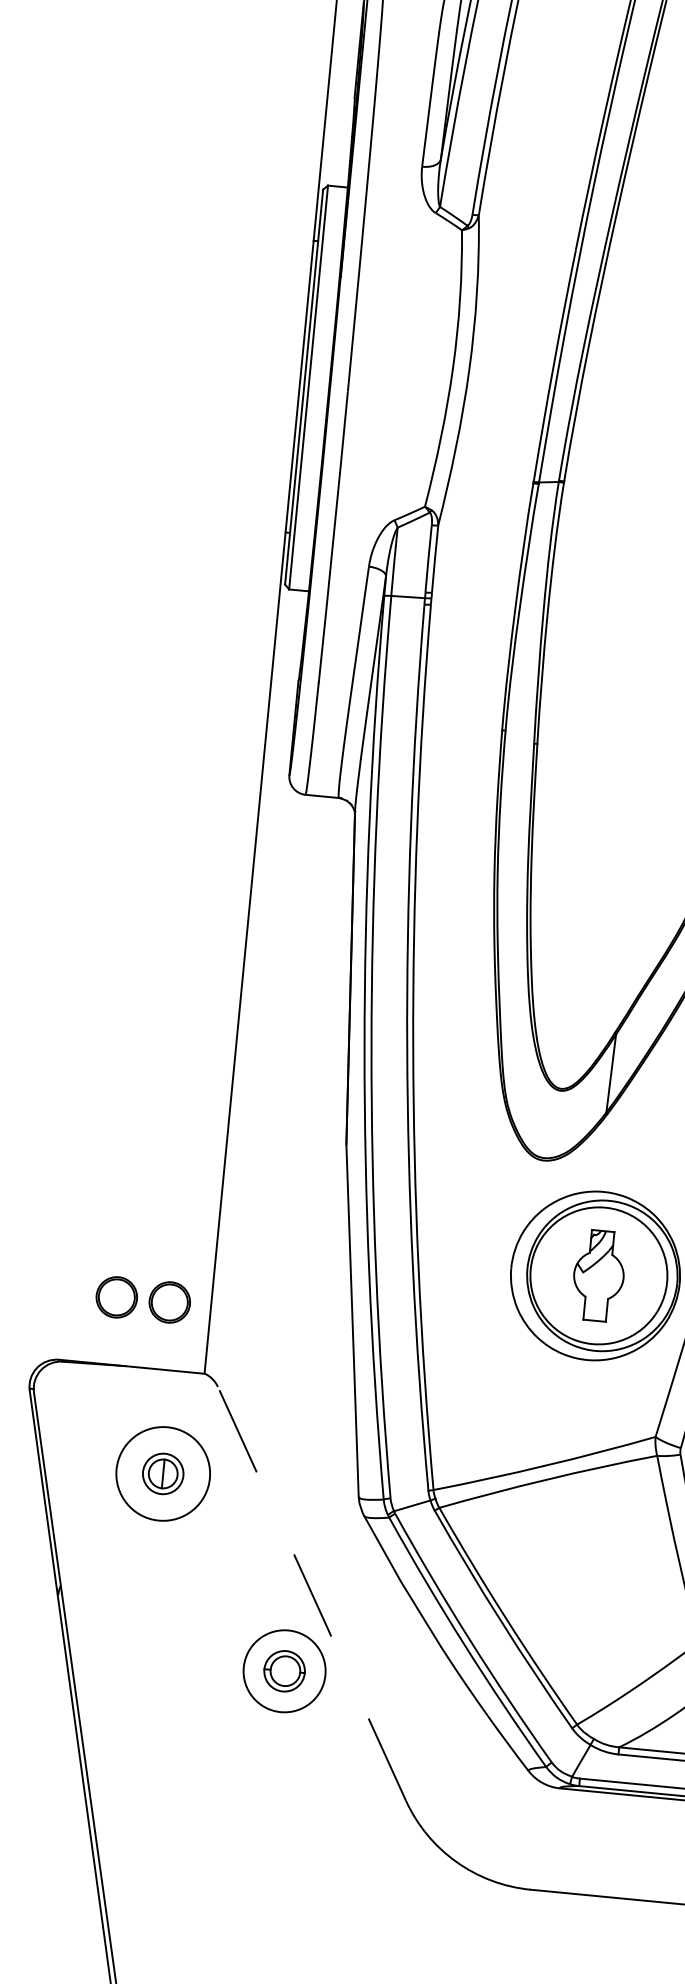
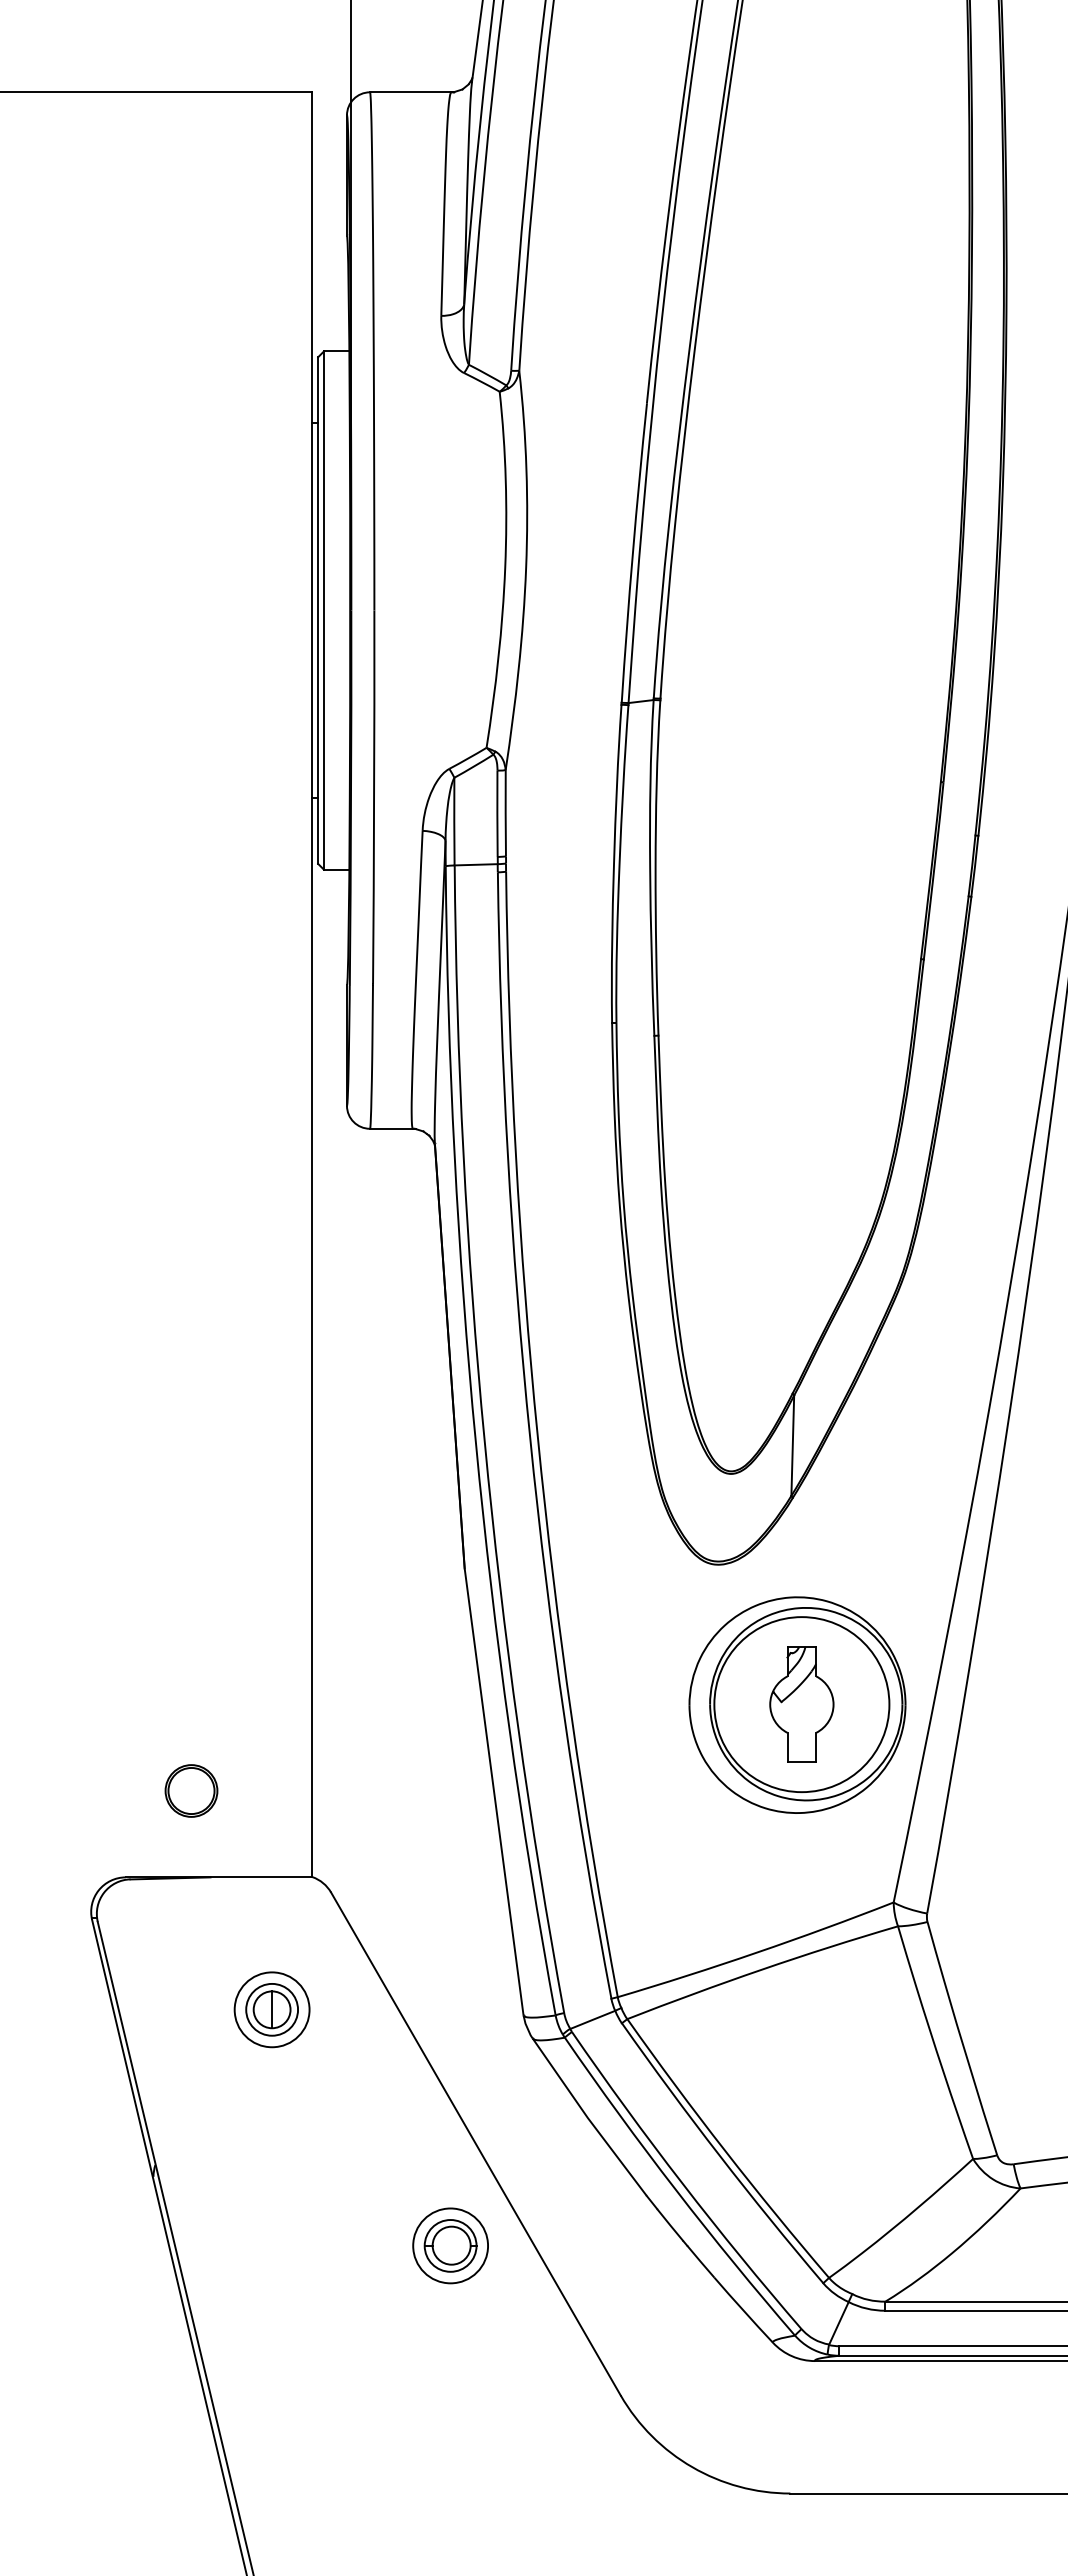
part: (169, 1302) -> (259, 1790), removed
circle: (162, 1473) -> (271, 2009), size x0.62
line: (311, 1593) -> (475, 2143), dashed -> solid
circle: (284, 1670) -> (450, 2245), size x0.71

